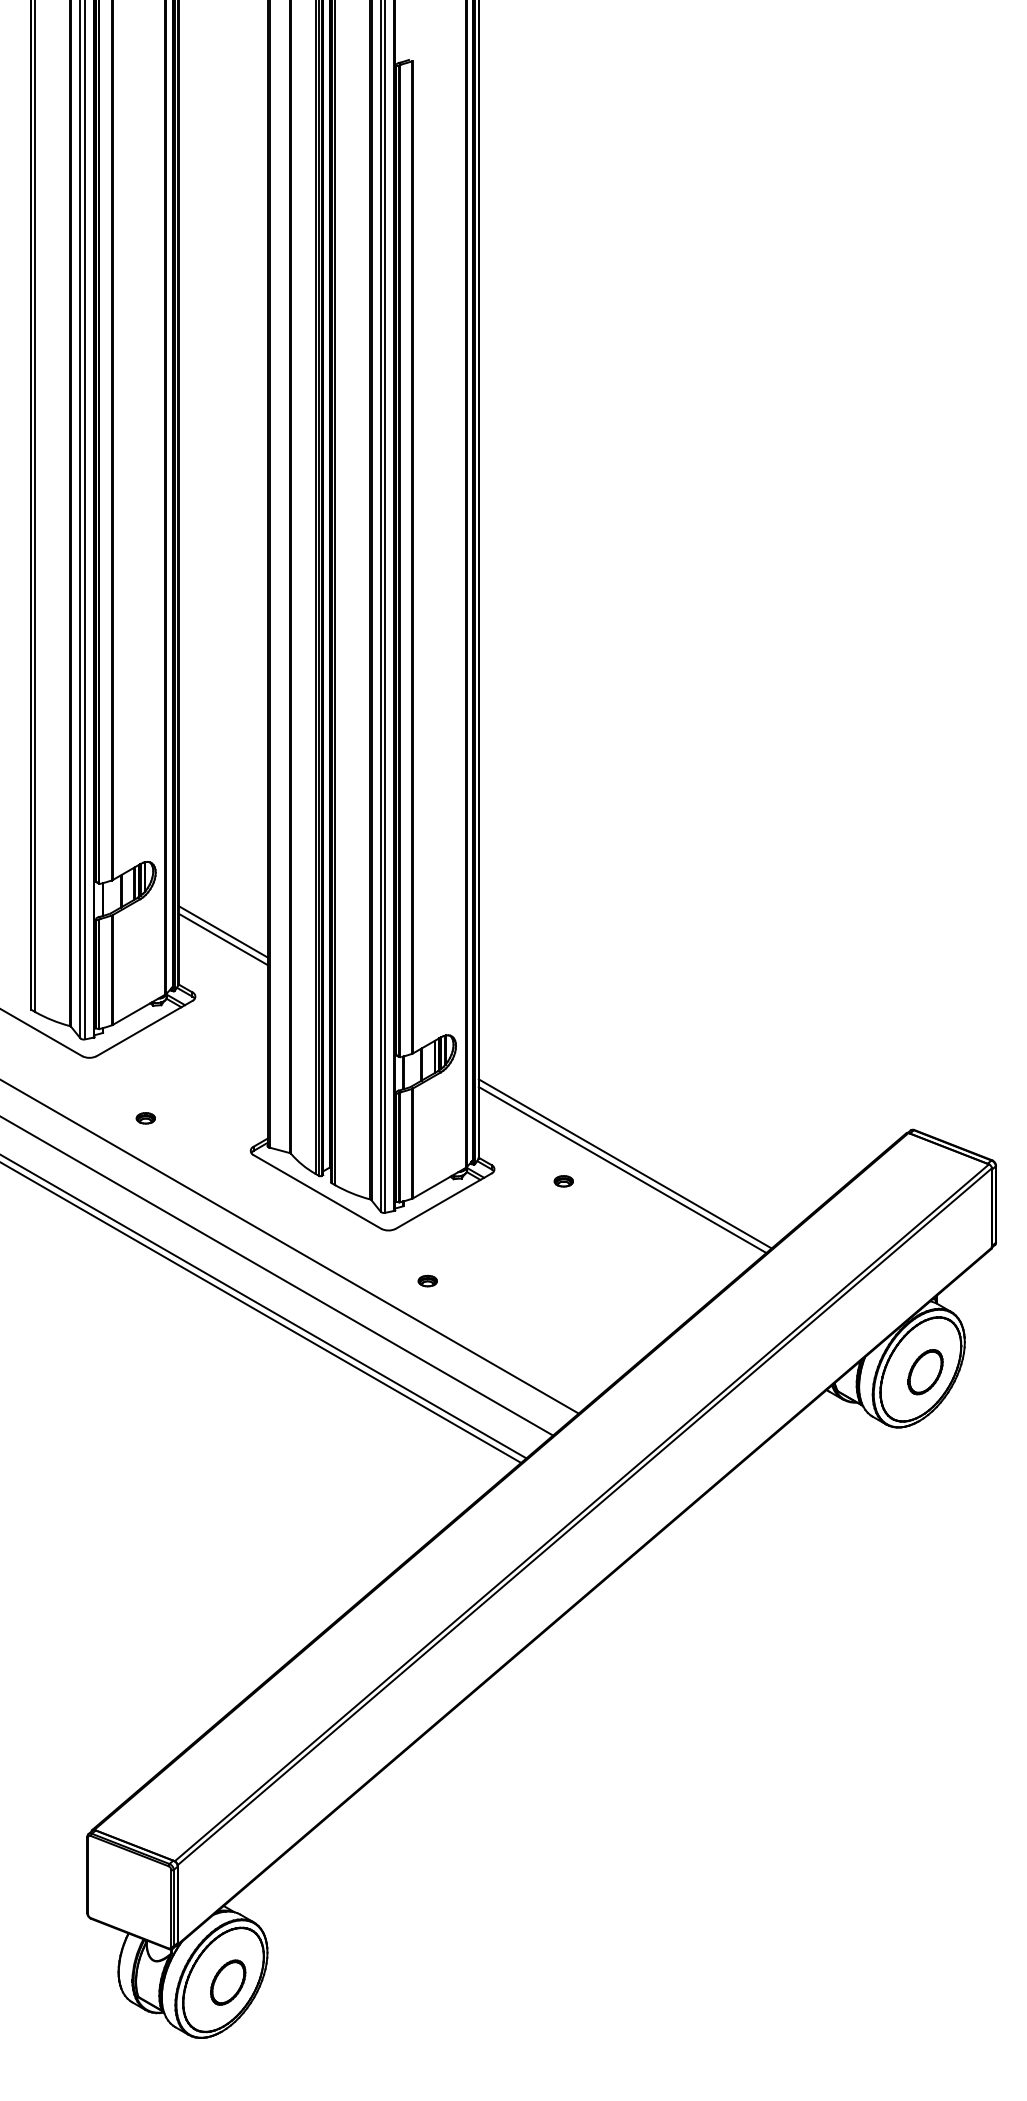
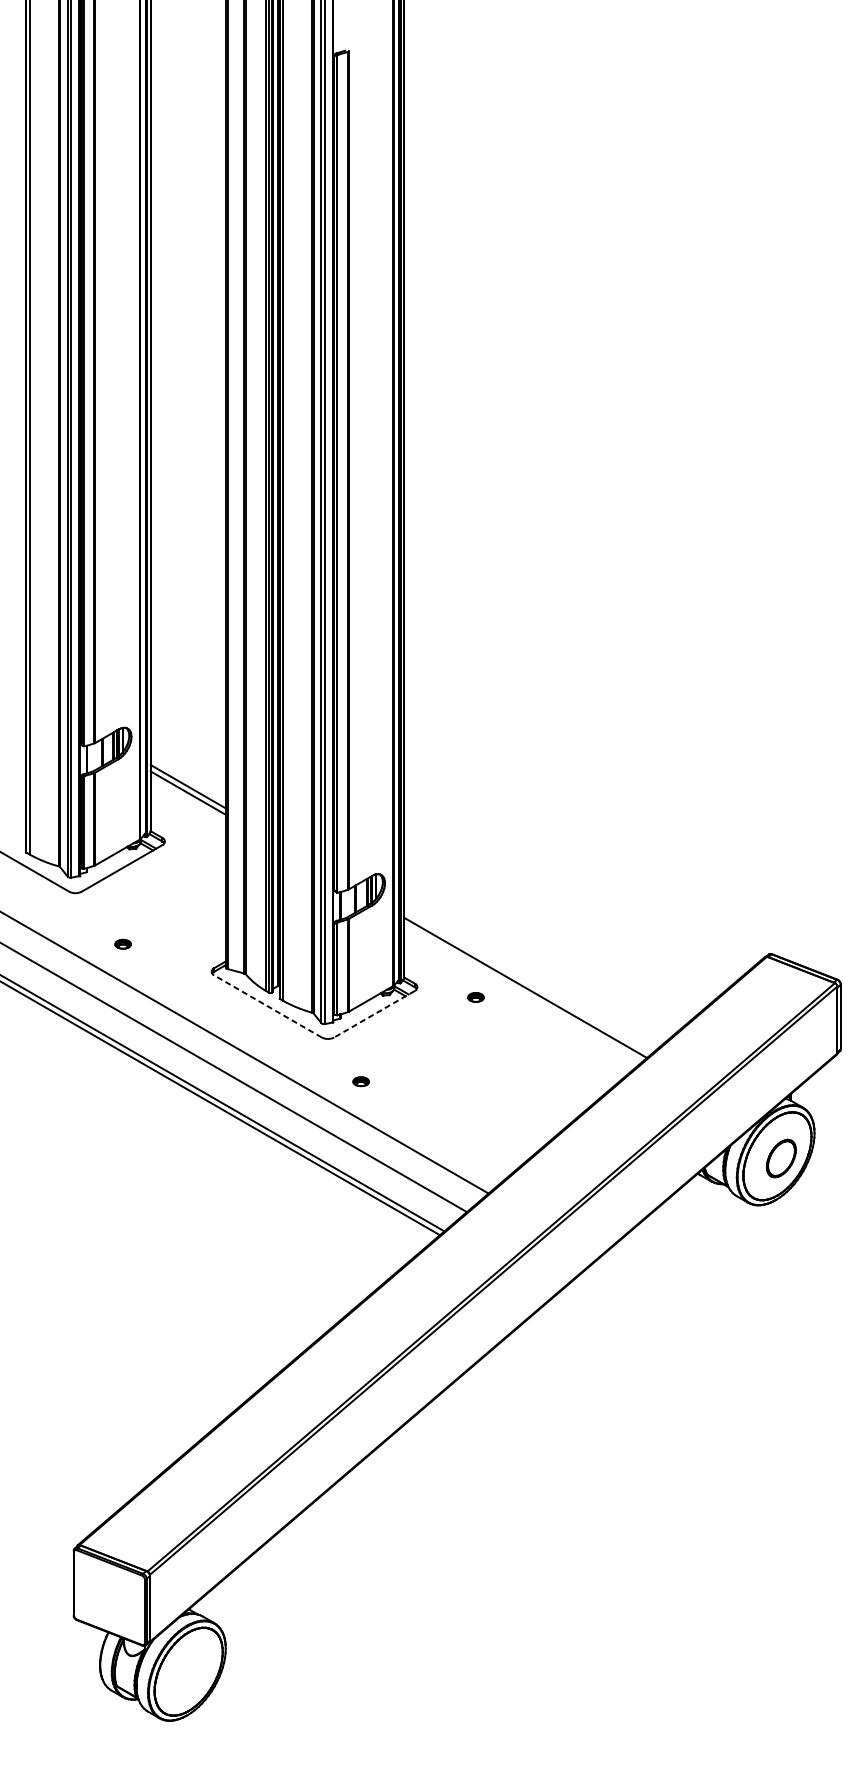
line: (624, 1163) -> (527, 982), removed
line: (317, 1191) -> (268, 1006), solid -> dashed
line: (443, 1201) -> (374, 1014), solid -> dashed
part: (228, 1982) -> (192, 1673), removed

